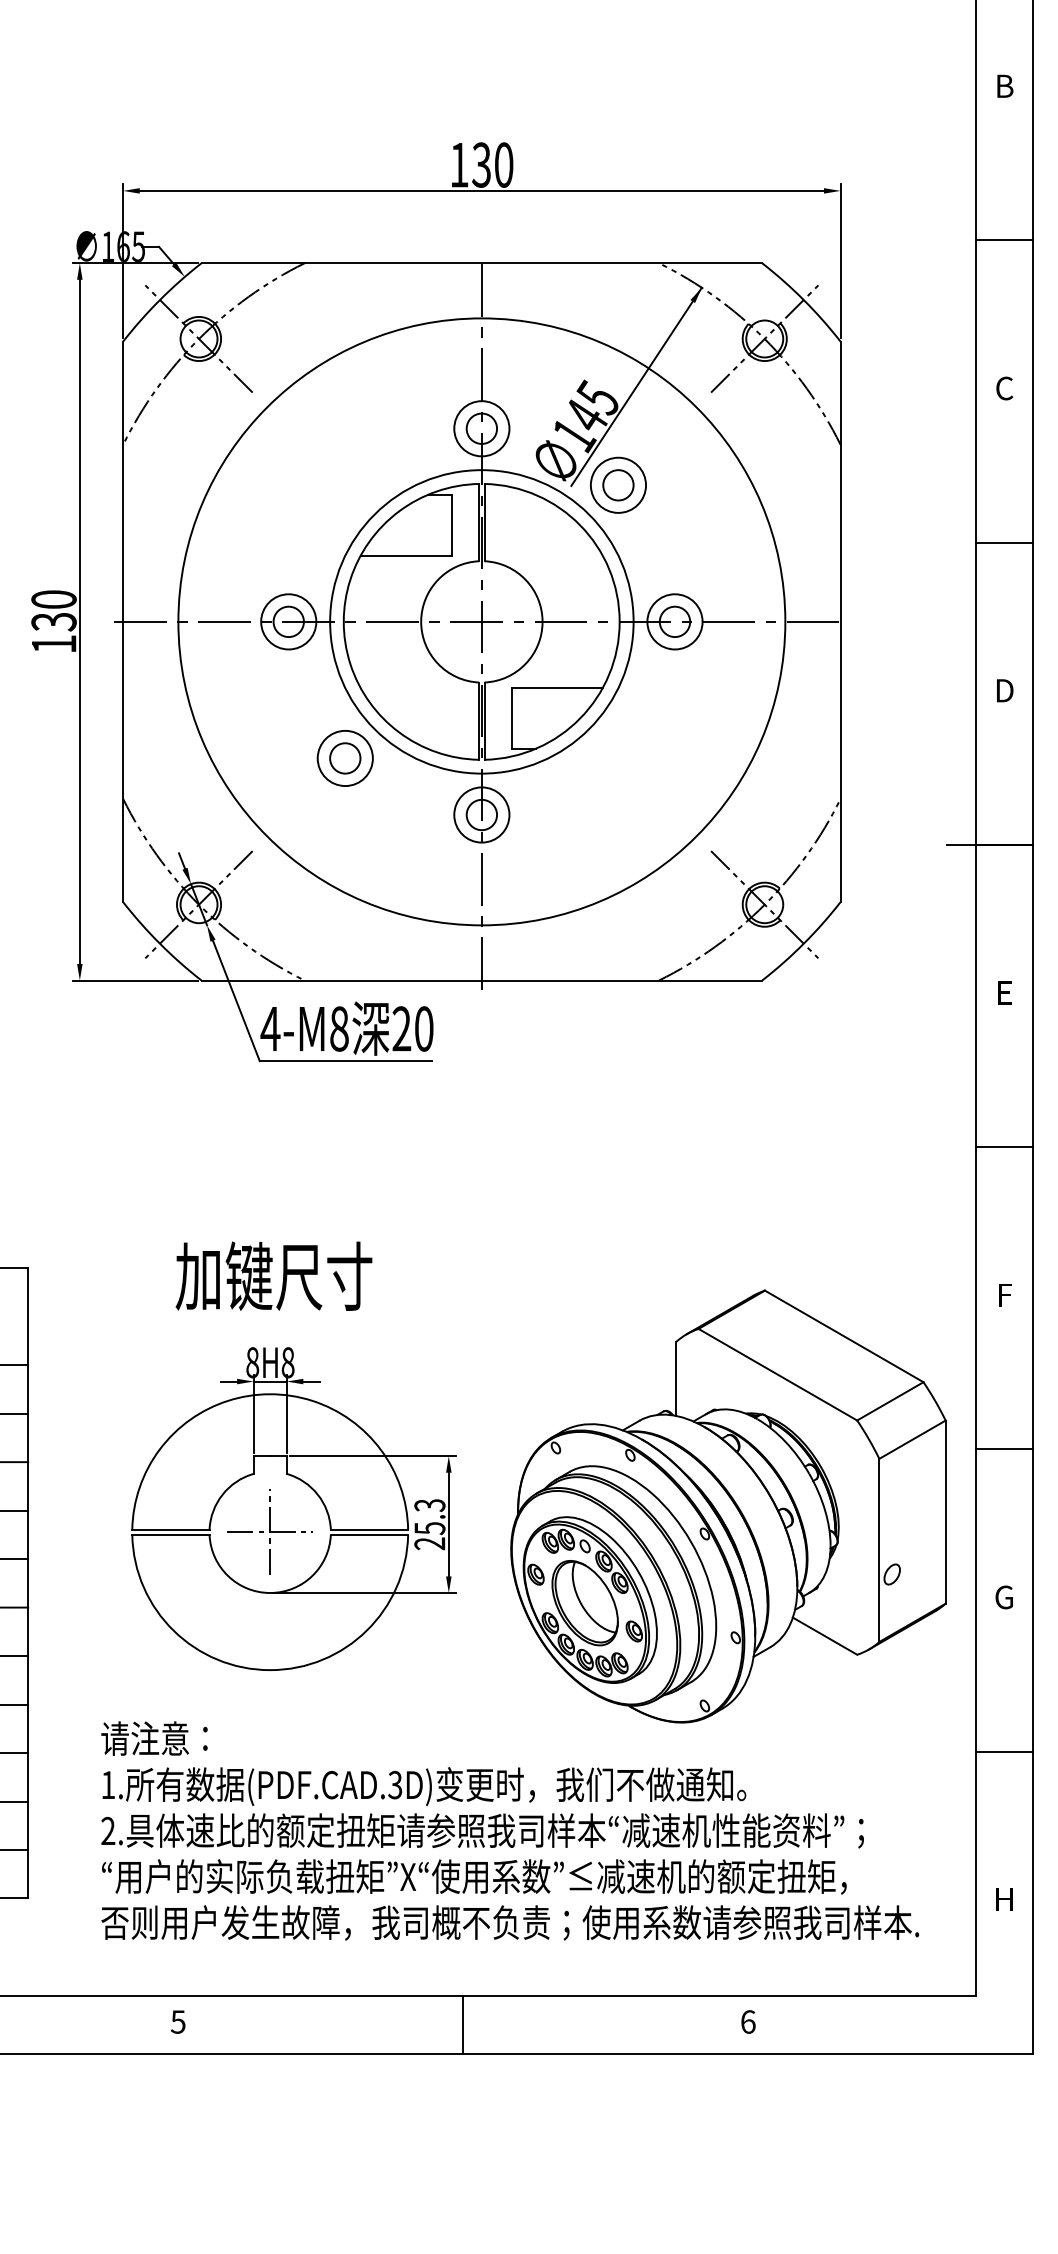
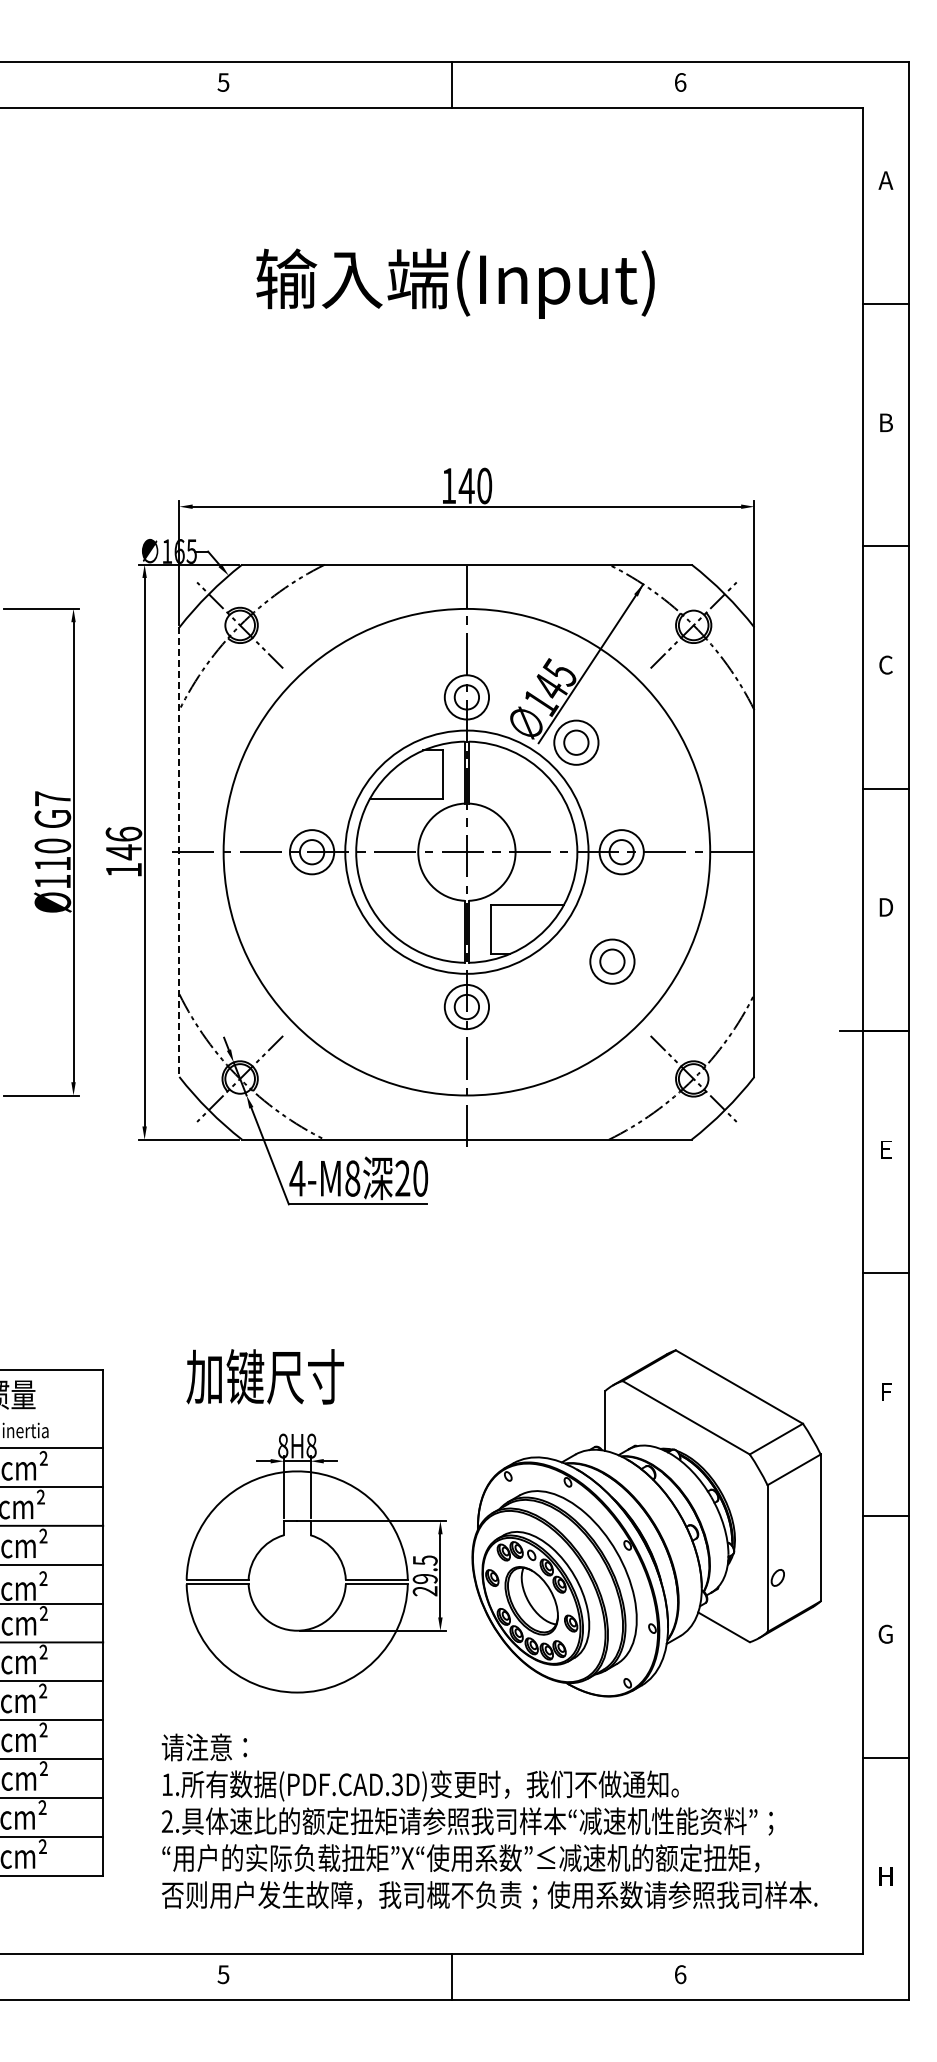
text: (481, 164) -> (466, 485), 130 -> 140
text: (53, 611) -> (123, 843), 130 -> 146
line: (123, 622) -> (179, 852), solid -> dashed
part: (345, 758) -> (612, 961), moved
text: (273, 1275) -> (264, 1376), moved
part: (728, 1506) -> (646, 1523), moved
text: (428, 1516) -> (424, 1569), 25.3 -> 29.5
part: (270, 1531) -> (297, 1581), removed

